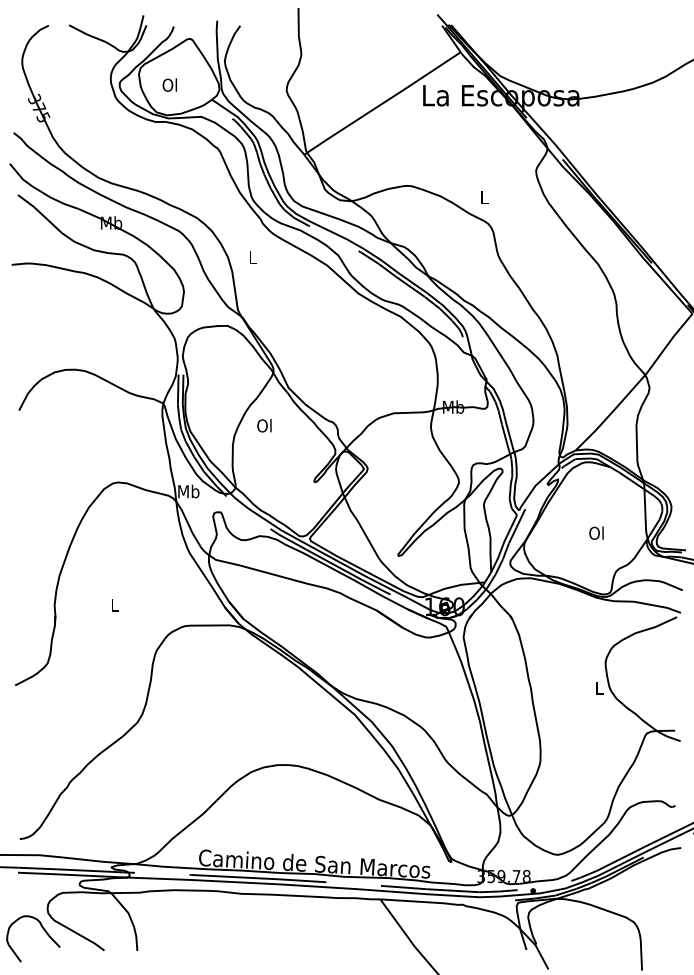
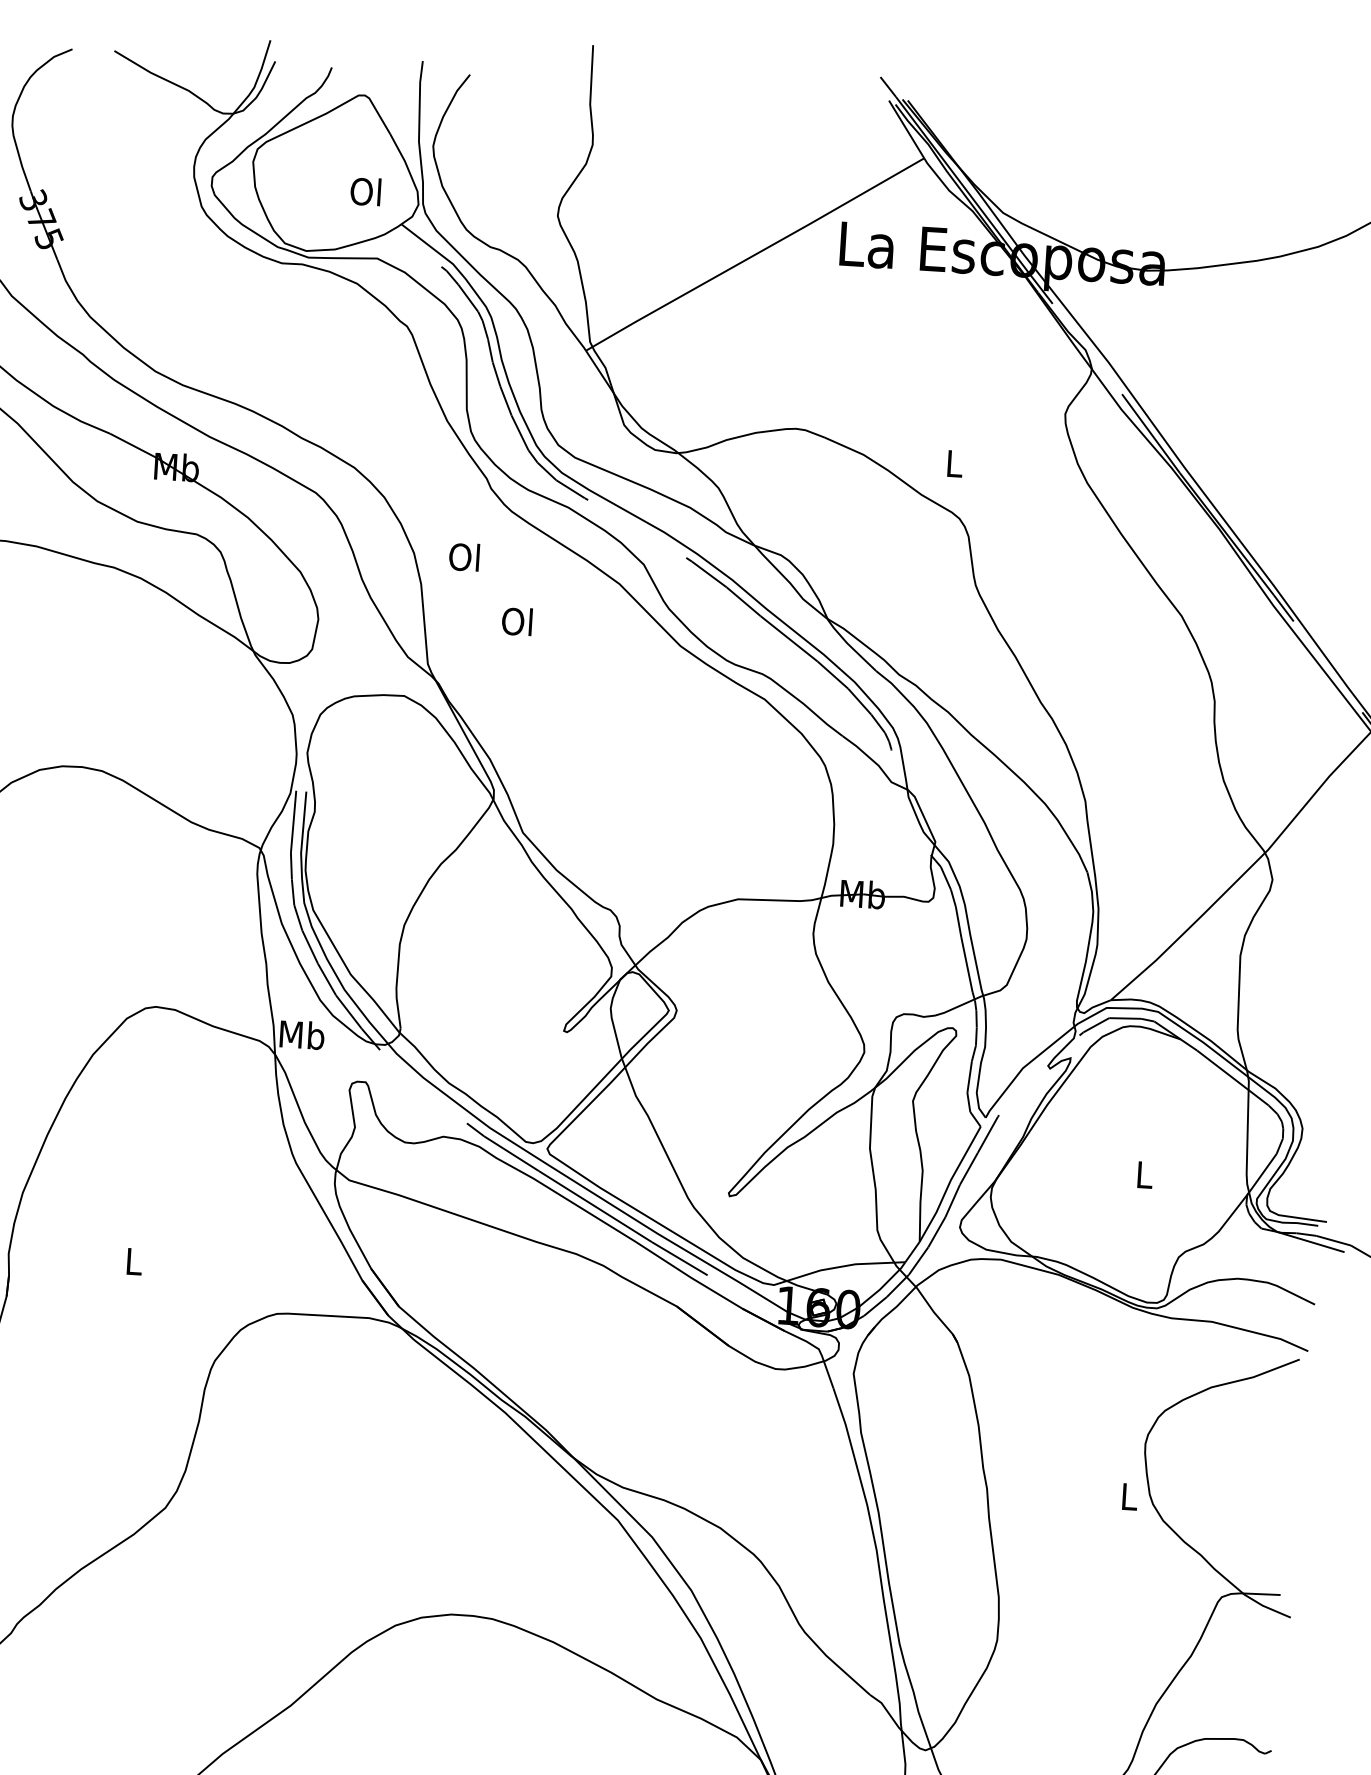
text: (169, 84) -> (365, 190), moved
text: (252, 257) -> (465, 557), L -> Ol
text: (264, 425) -> (517, 621), moved
text: (596, 532) -> (1143, 1173), Ol -> L

